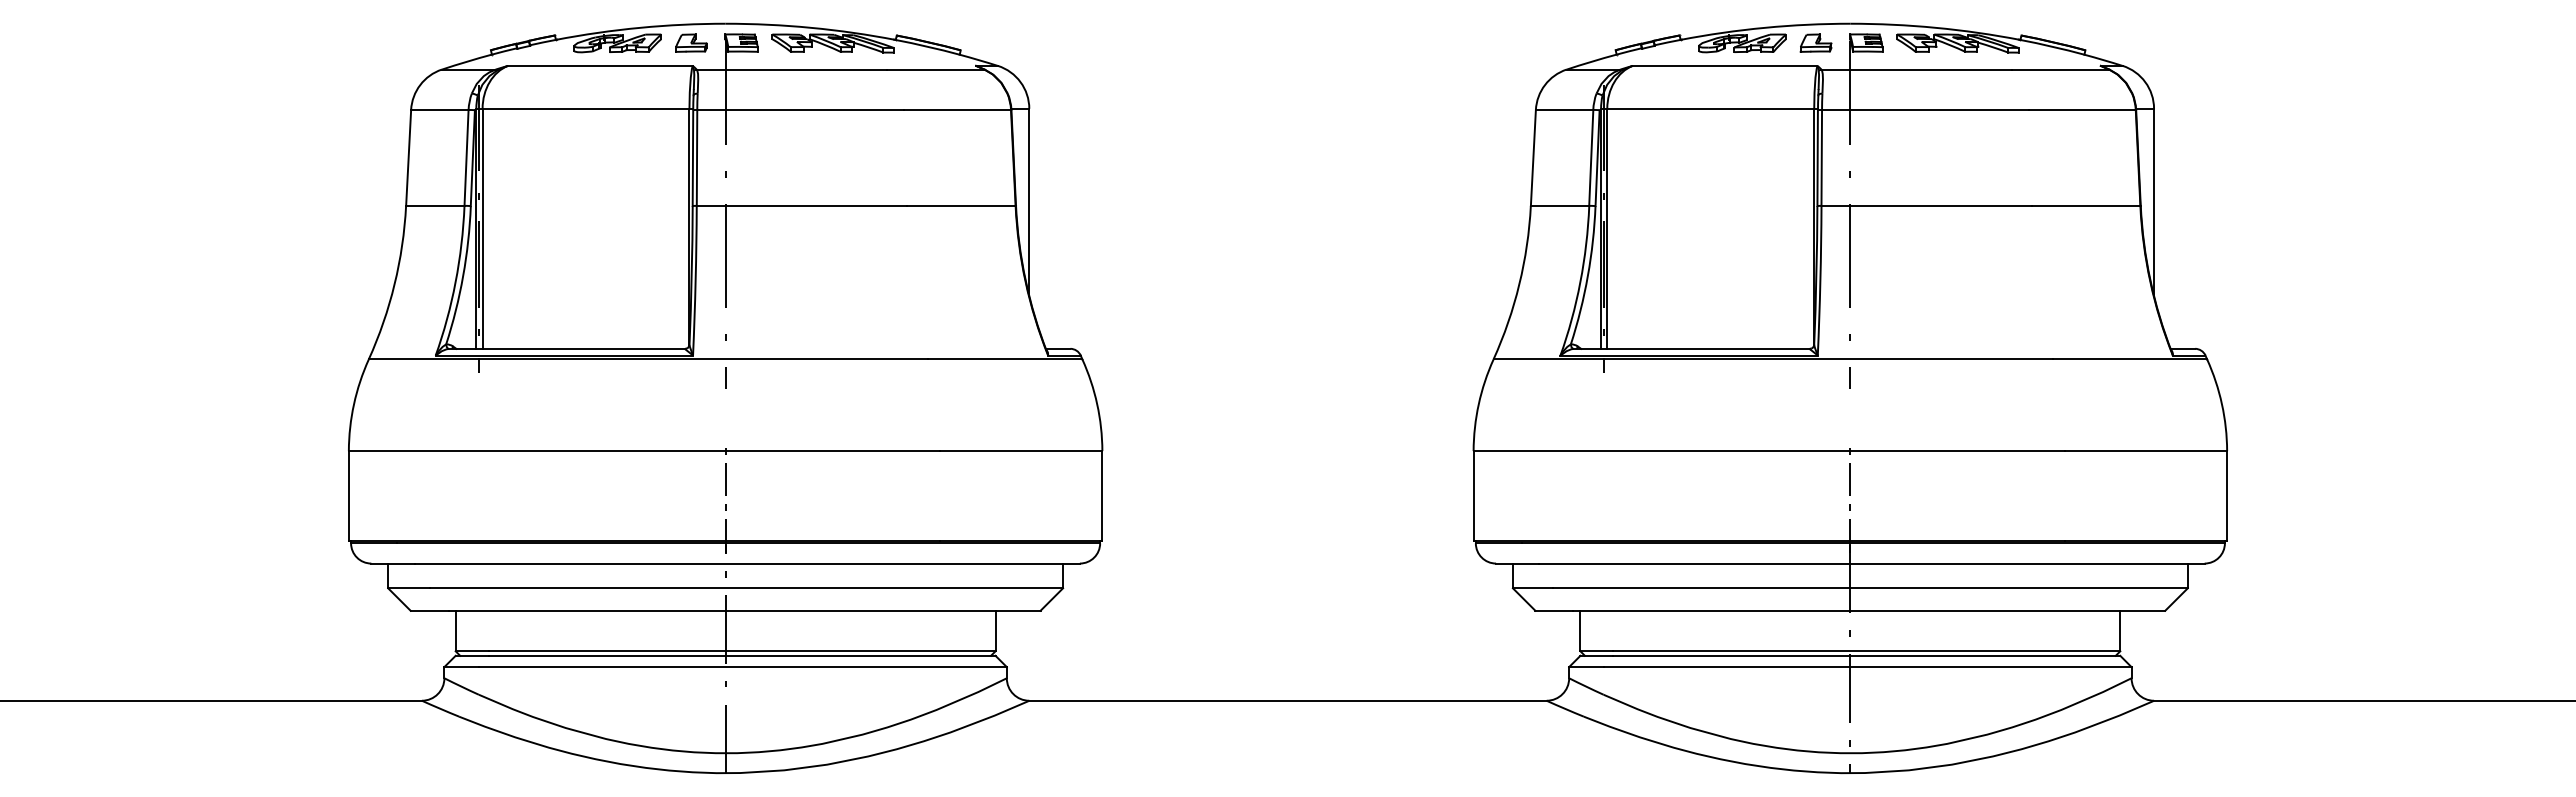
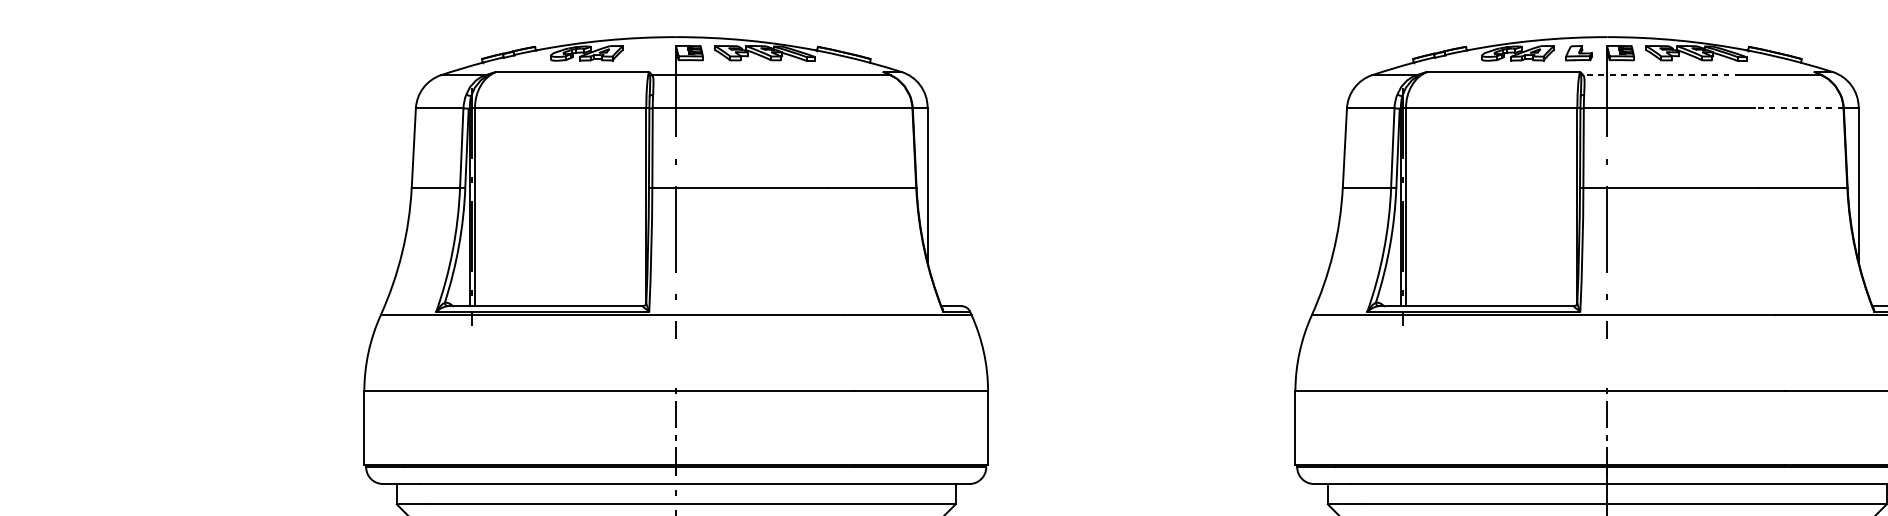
part: (691, 42) -> (647, 52), removed
line: (1916, 69) -> (1662, 74), solid -> dashed
line: (2081, 109) -> (1798, 108), solid -> dashed

